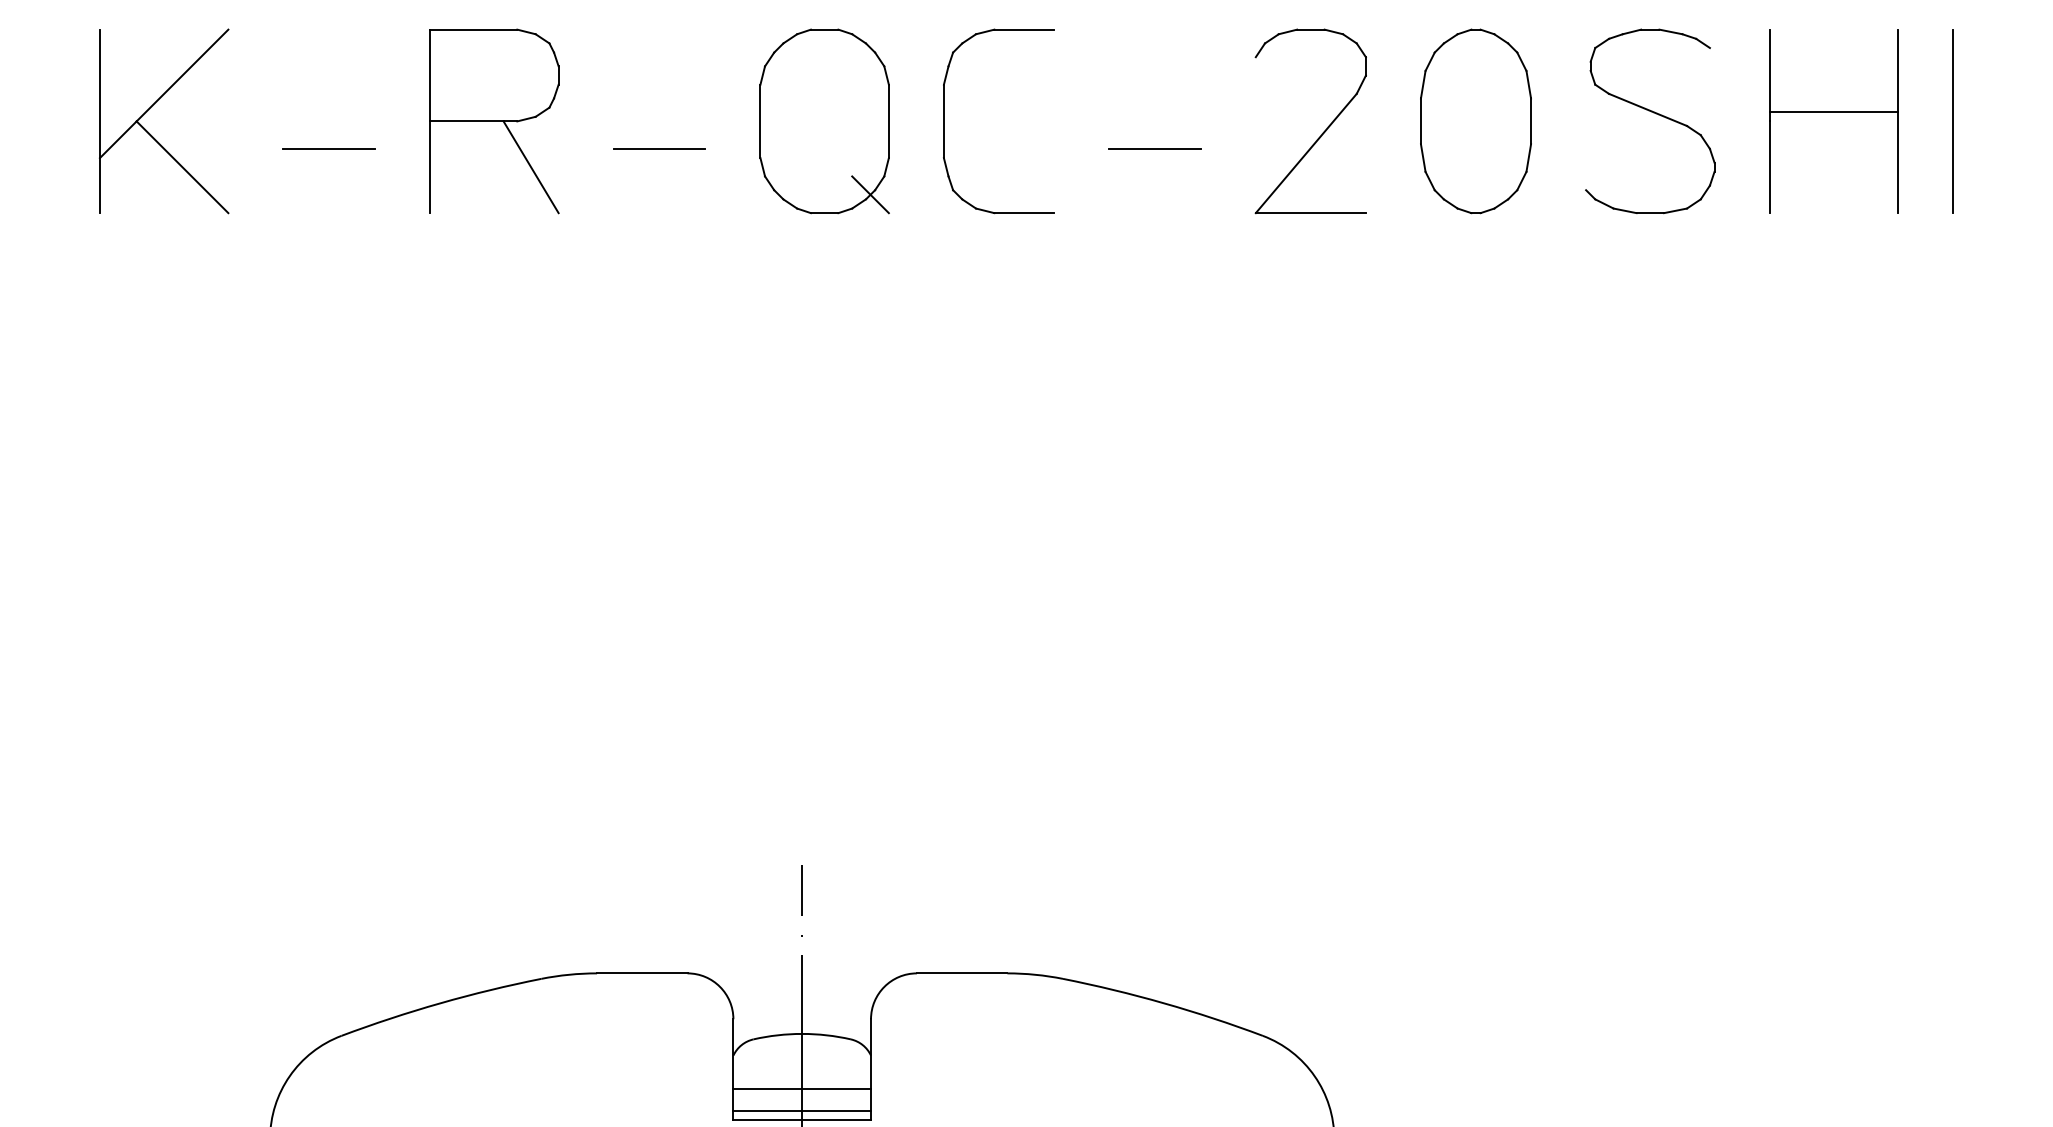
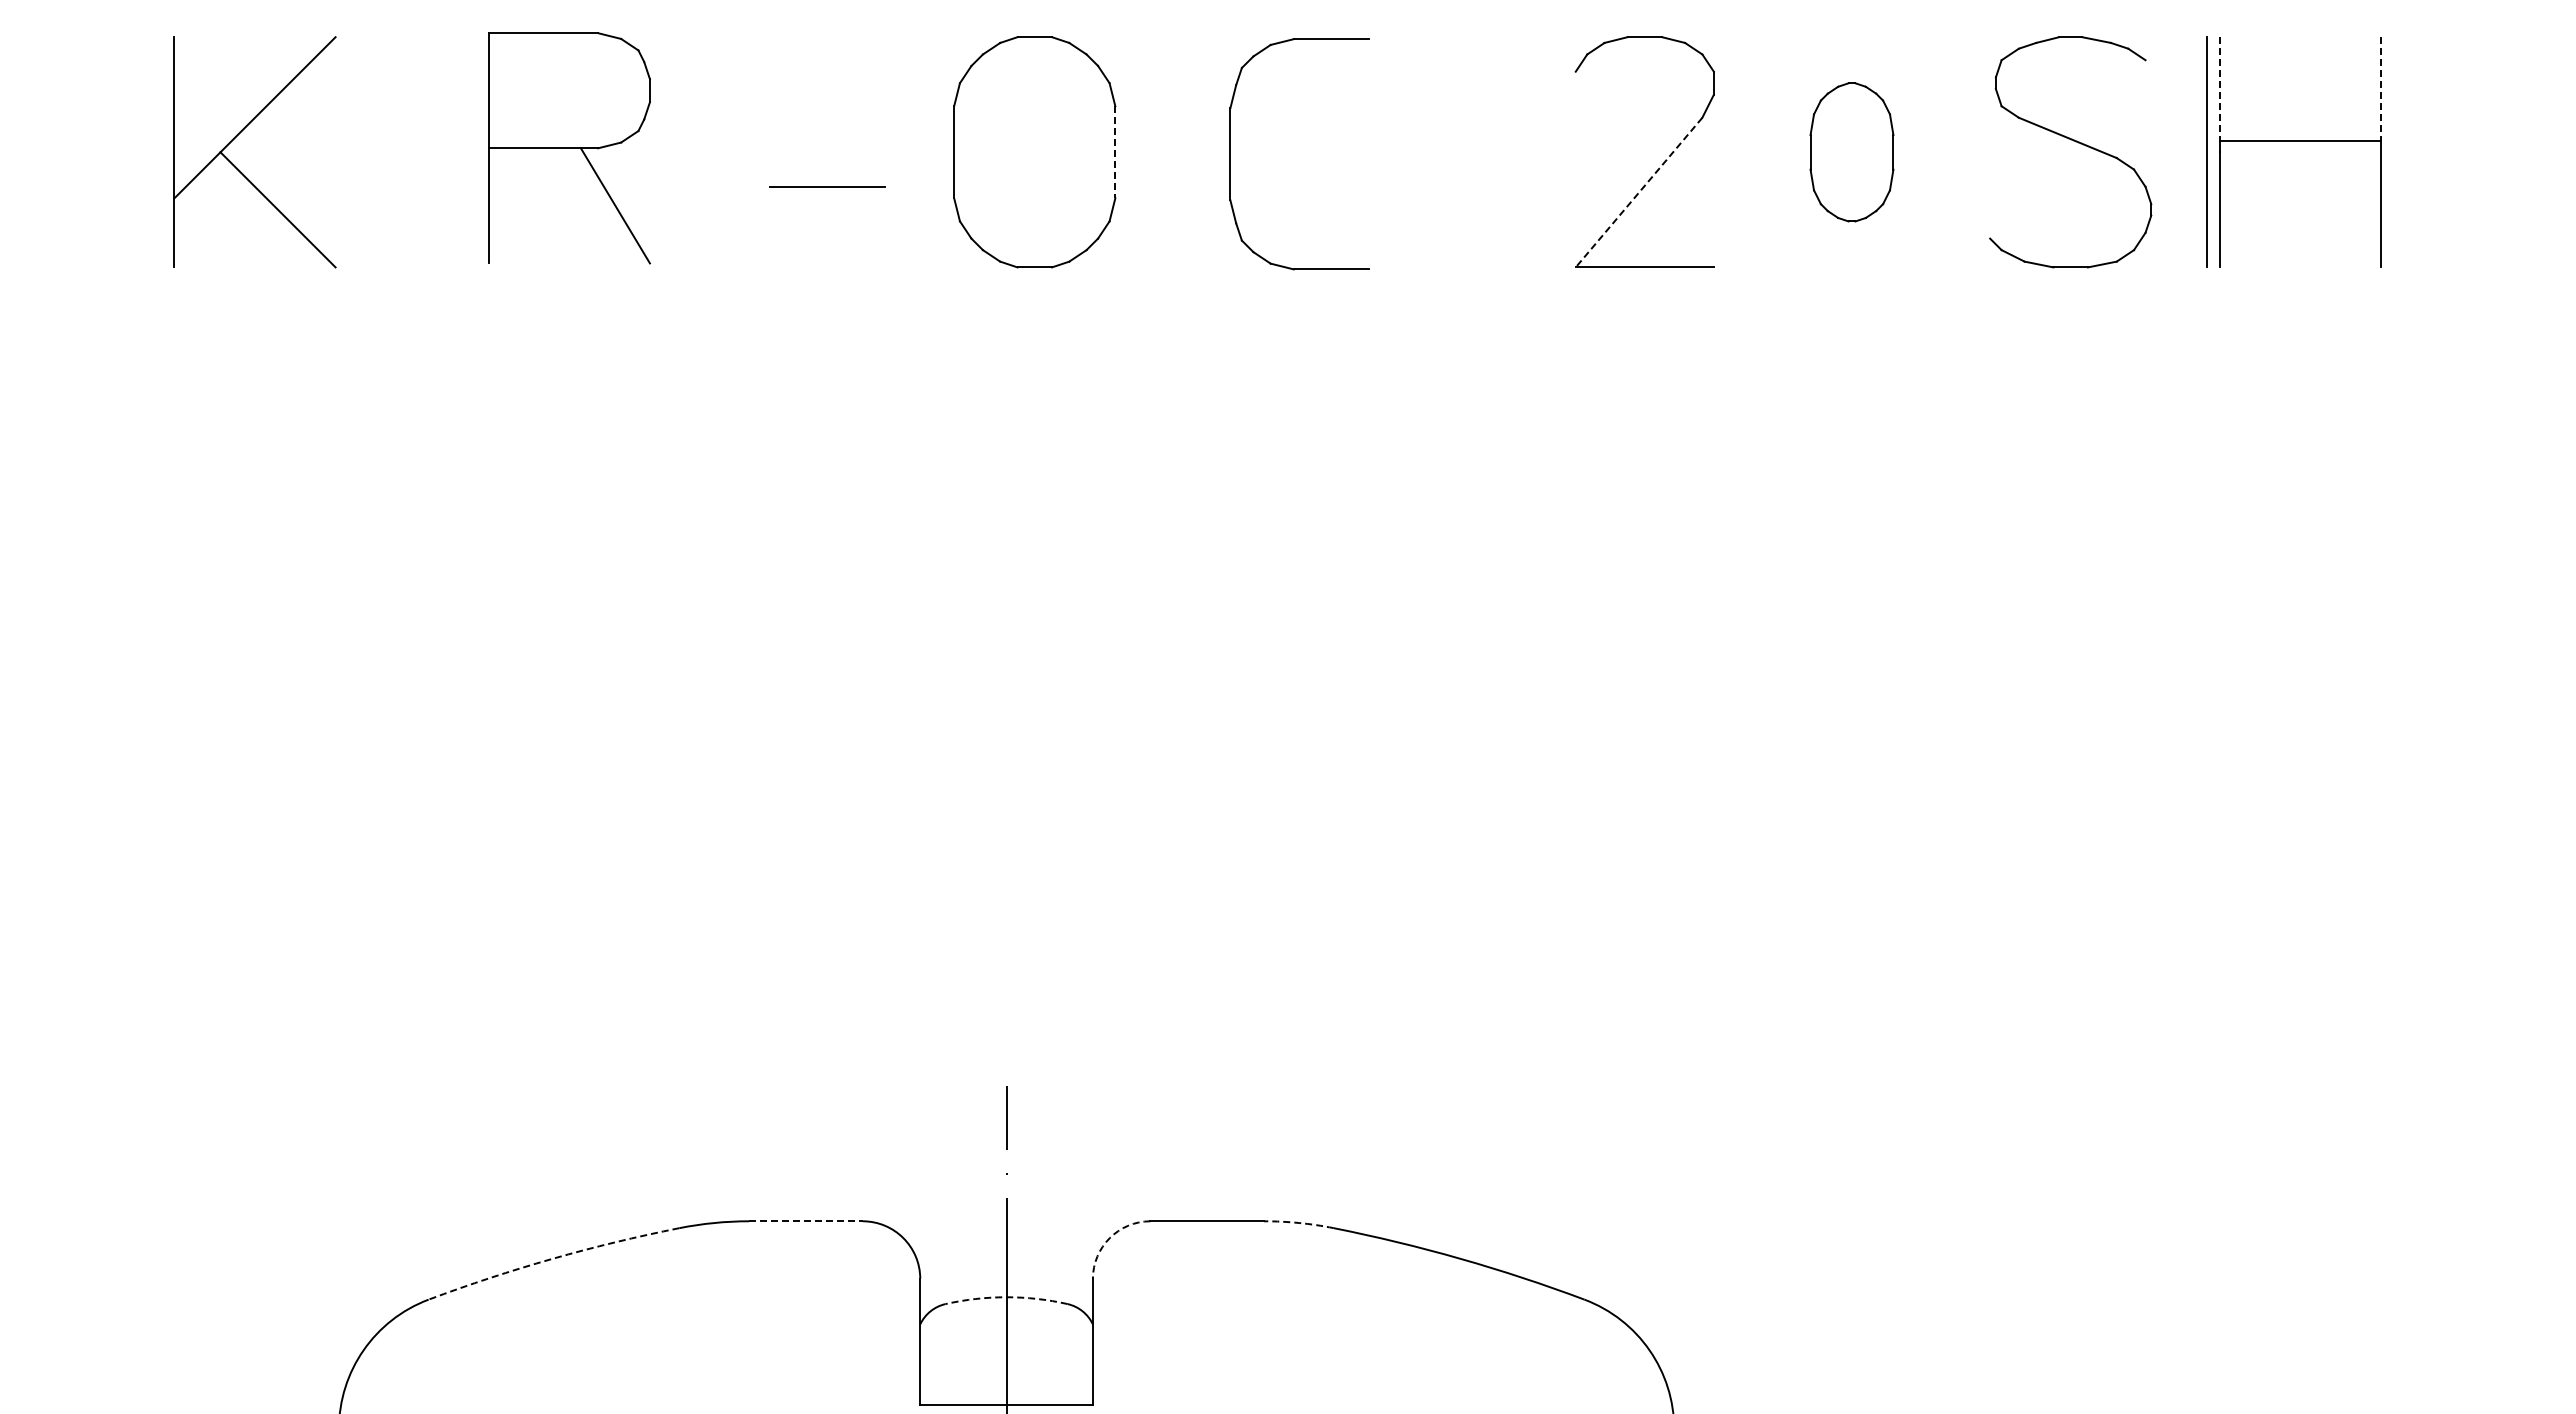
line: (1769, 70) -> (2220, 88), solid -> dashed
line: (1898, 70) -> (2381, 88), solid -> dashed
line: (1953, 120) -> (2206, 151), moved
part: (494, 121) -> (569, 148), moved
line: (889, 121) -> (1115, 152), solid -> dashed
part: (944, 121) -> (1230, 154), moved
part: (1475, 121) -> (1851, 152), size x0.6
part: (150, 134) -> (238, 168), moved
line: (328, 148) -> (412, 186), removed
line: (1154, 148) -> (1448, 186), removed
line: (1305, 153) -> (1638, 192), solid -> dashed
line: (870, 194) -> (1092, 244), removed
line: (641, 973) -> (805, 1221), solid -> dashed
arc: (1035, 975) -> (1299, 1223), solid -> dashed
arc: (884, 987) -> (1109, 1238), solid -> dashed
arc: (440, 1003) -> (552, 1258), solid -> dashed
arc: (802, 1034) -> (1006, 1297), solid -> dashed
line: (802, 1089) -> (1006, 1366), removed
line: (802, 1110) -> (1006, 1393), removed

